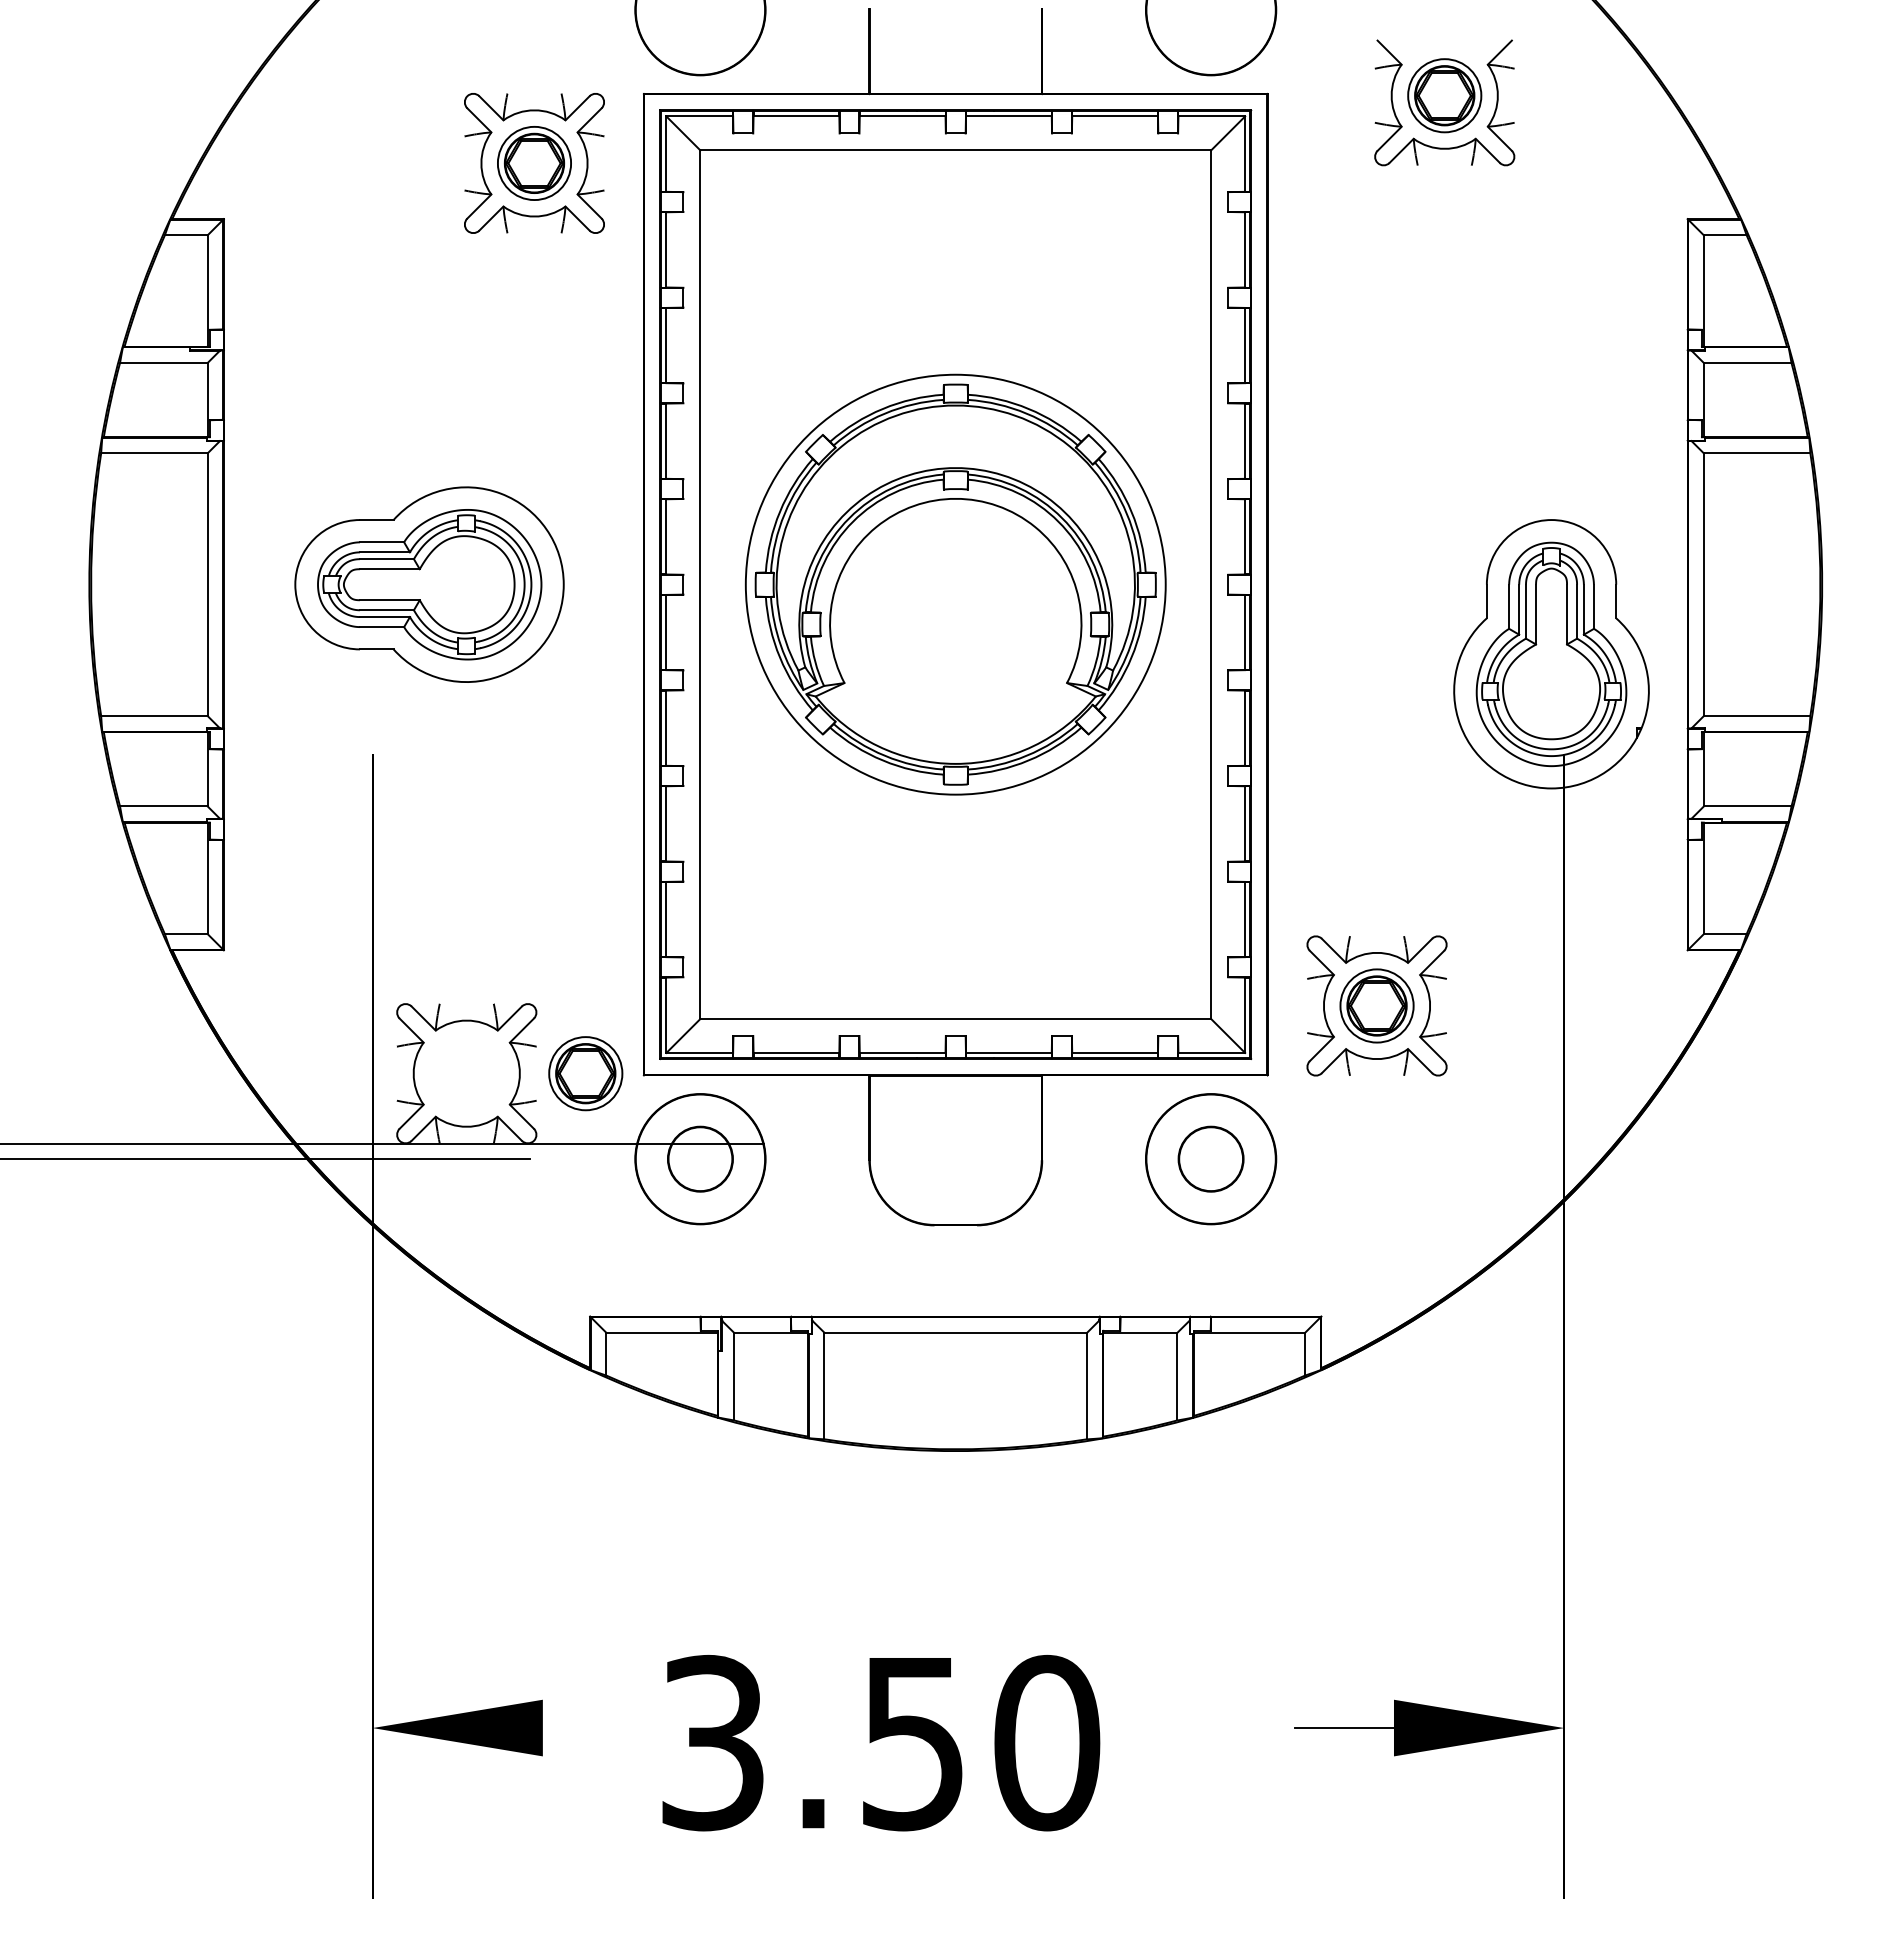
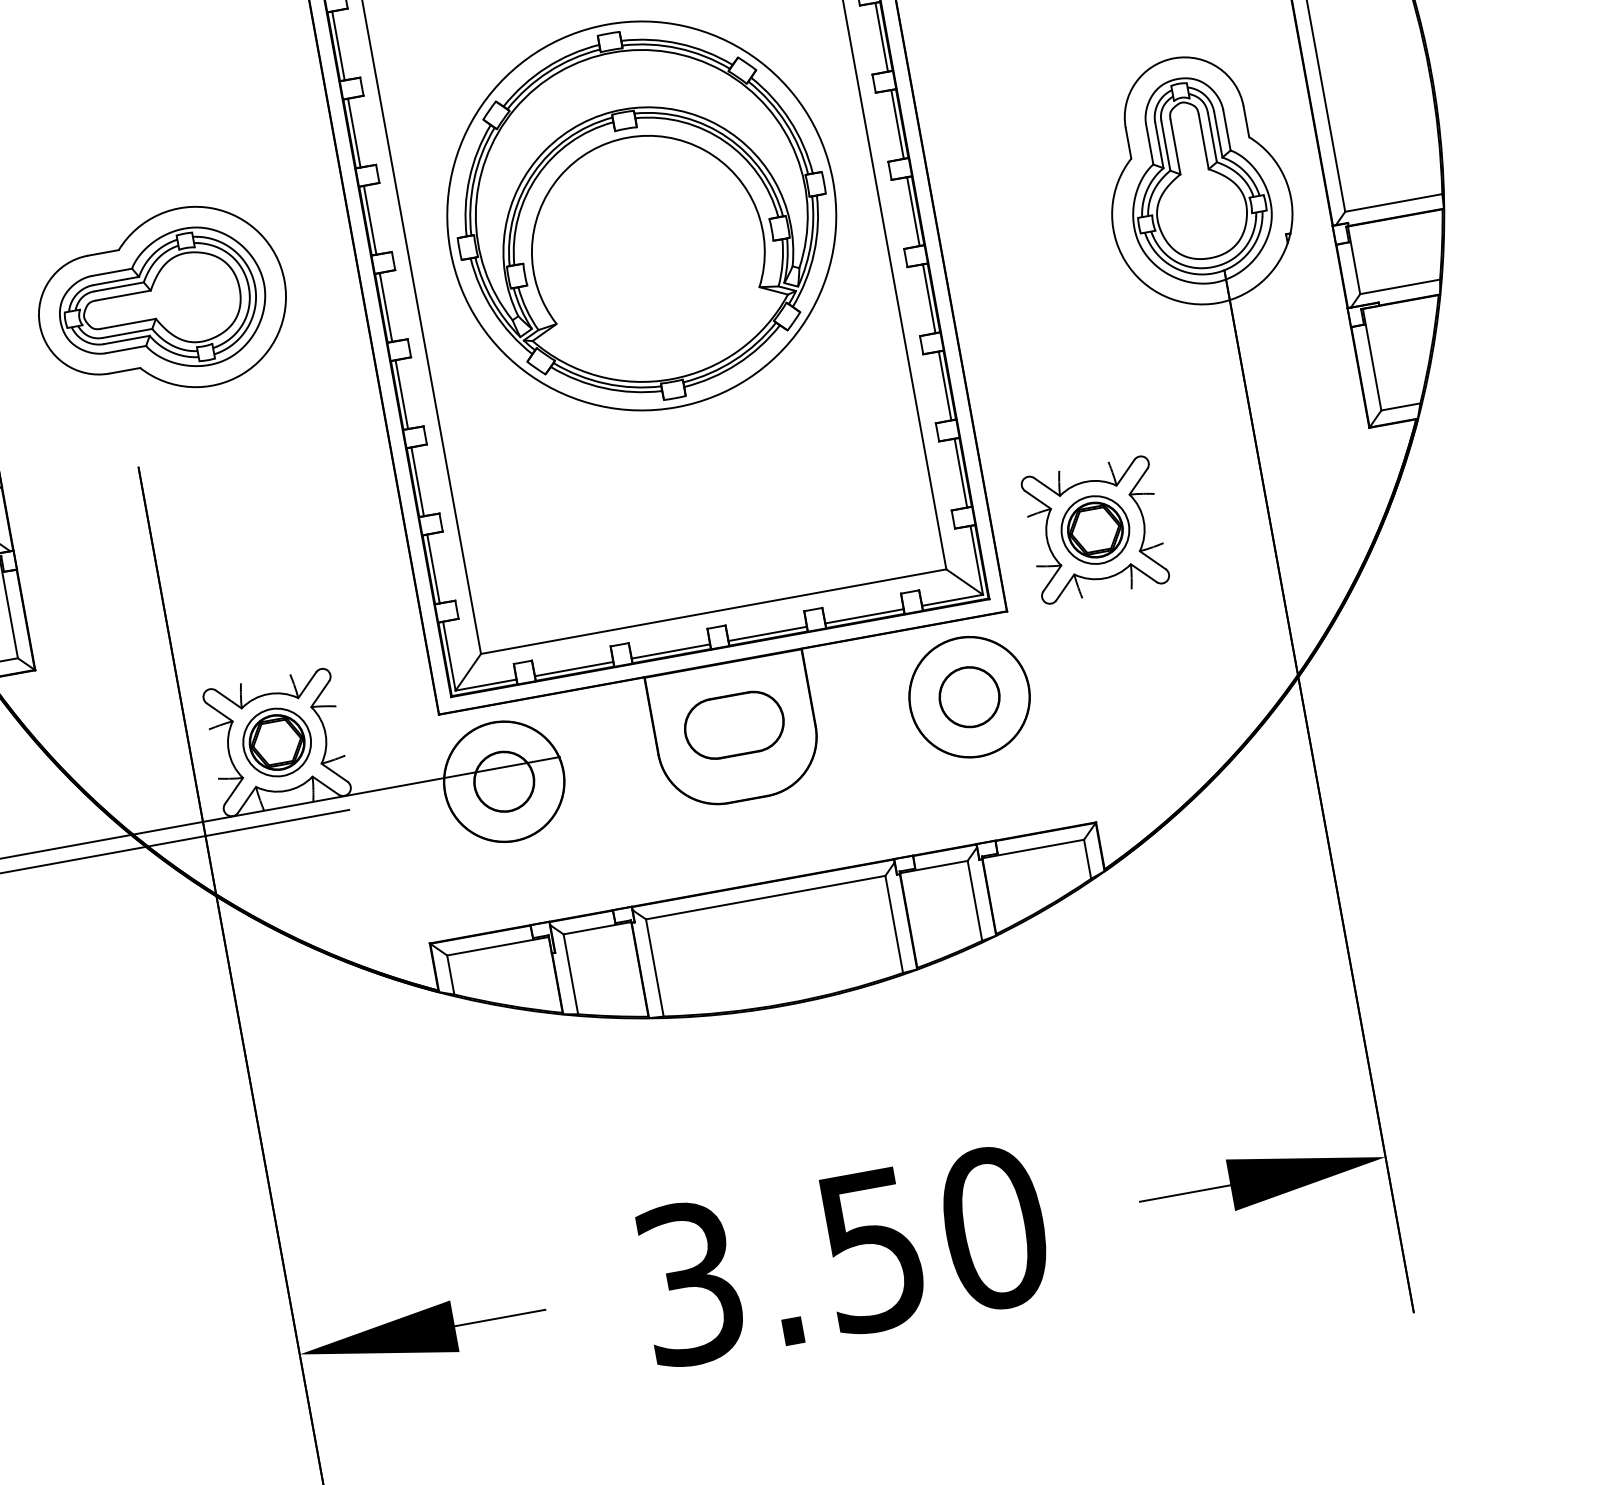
part: (585, 1073) -> (276, 742), moved
part: (955, 1143) -> (734, 725), added
line: (592, 1728) -> (500, 1318), added
text: (881, 1743) -> (843, 1256), moved

